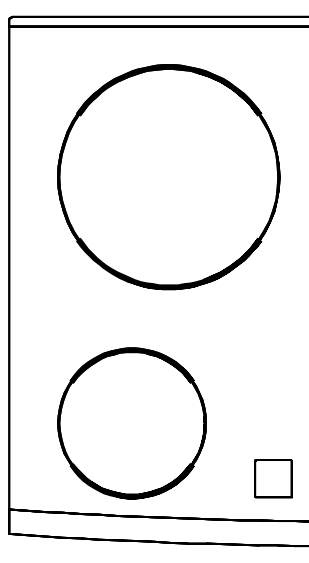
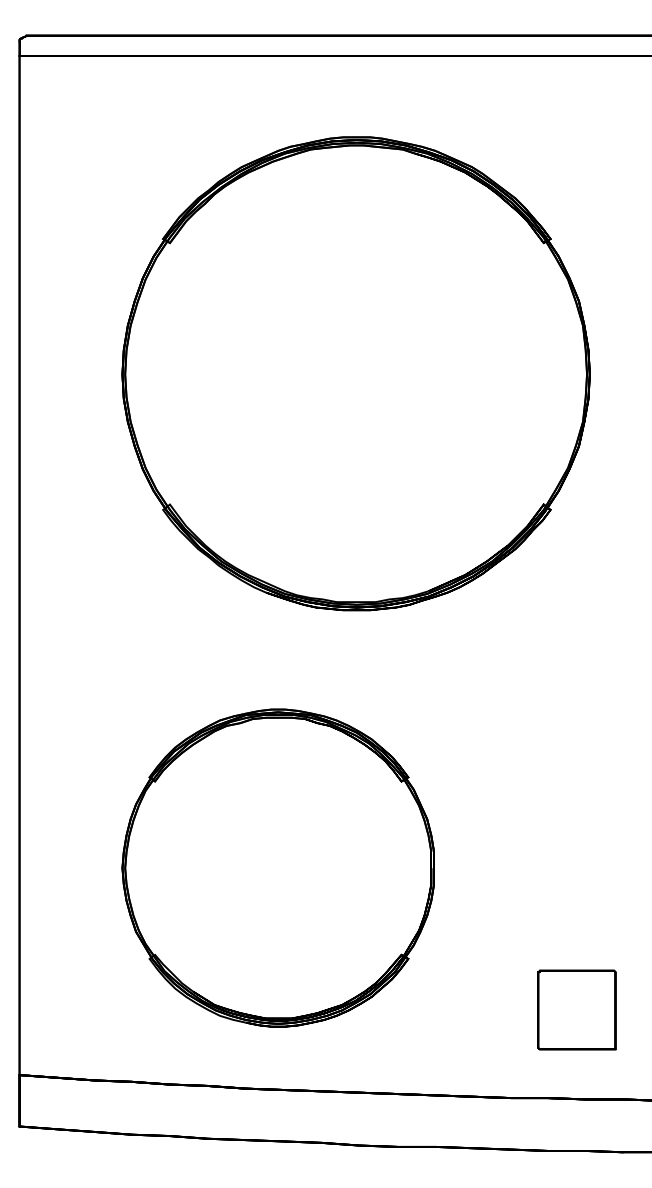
part: (131, 423) -> (277, 868), moved

